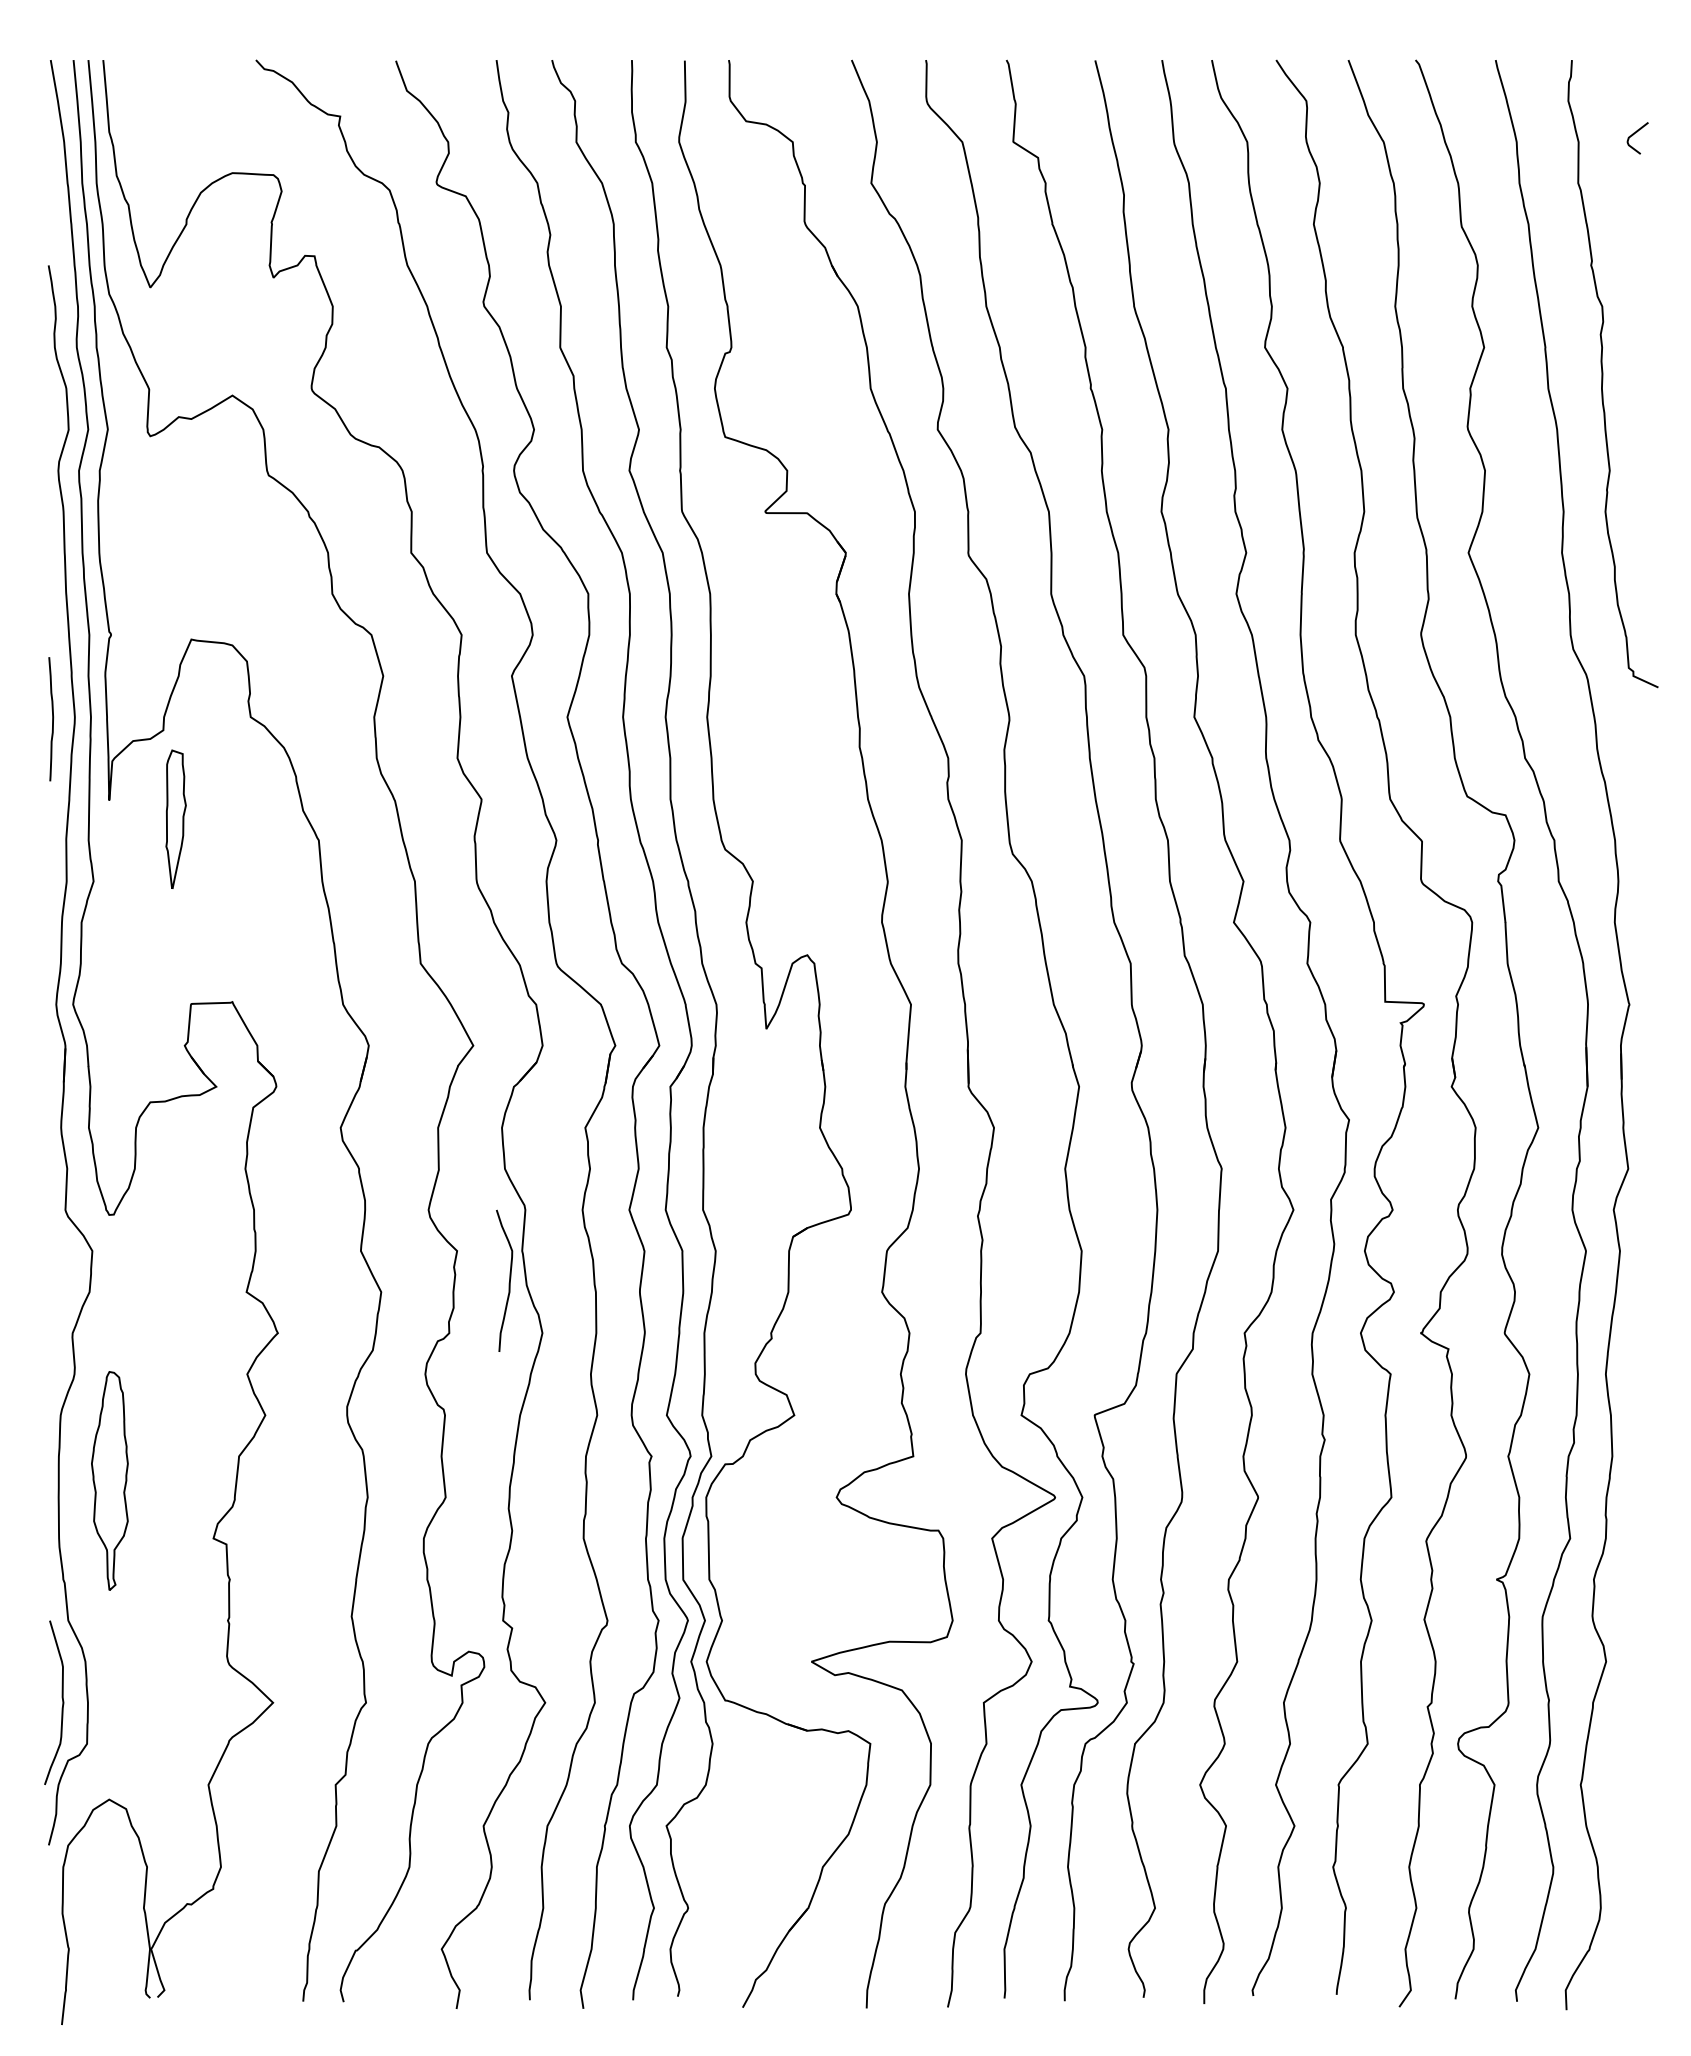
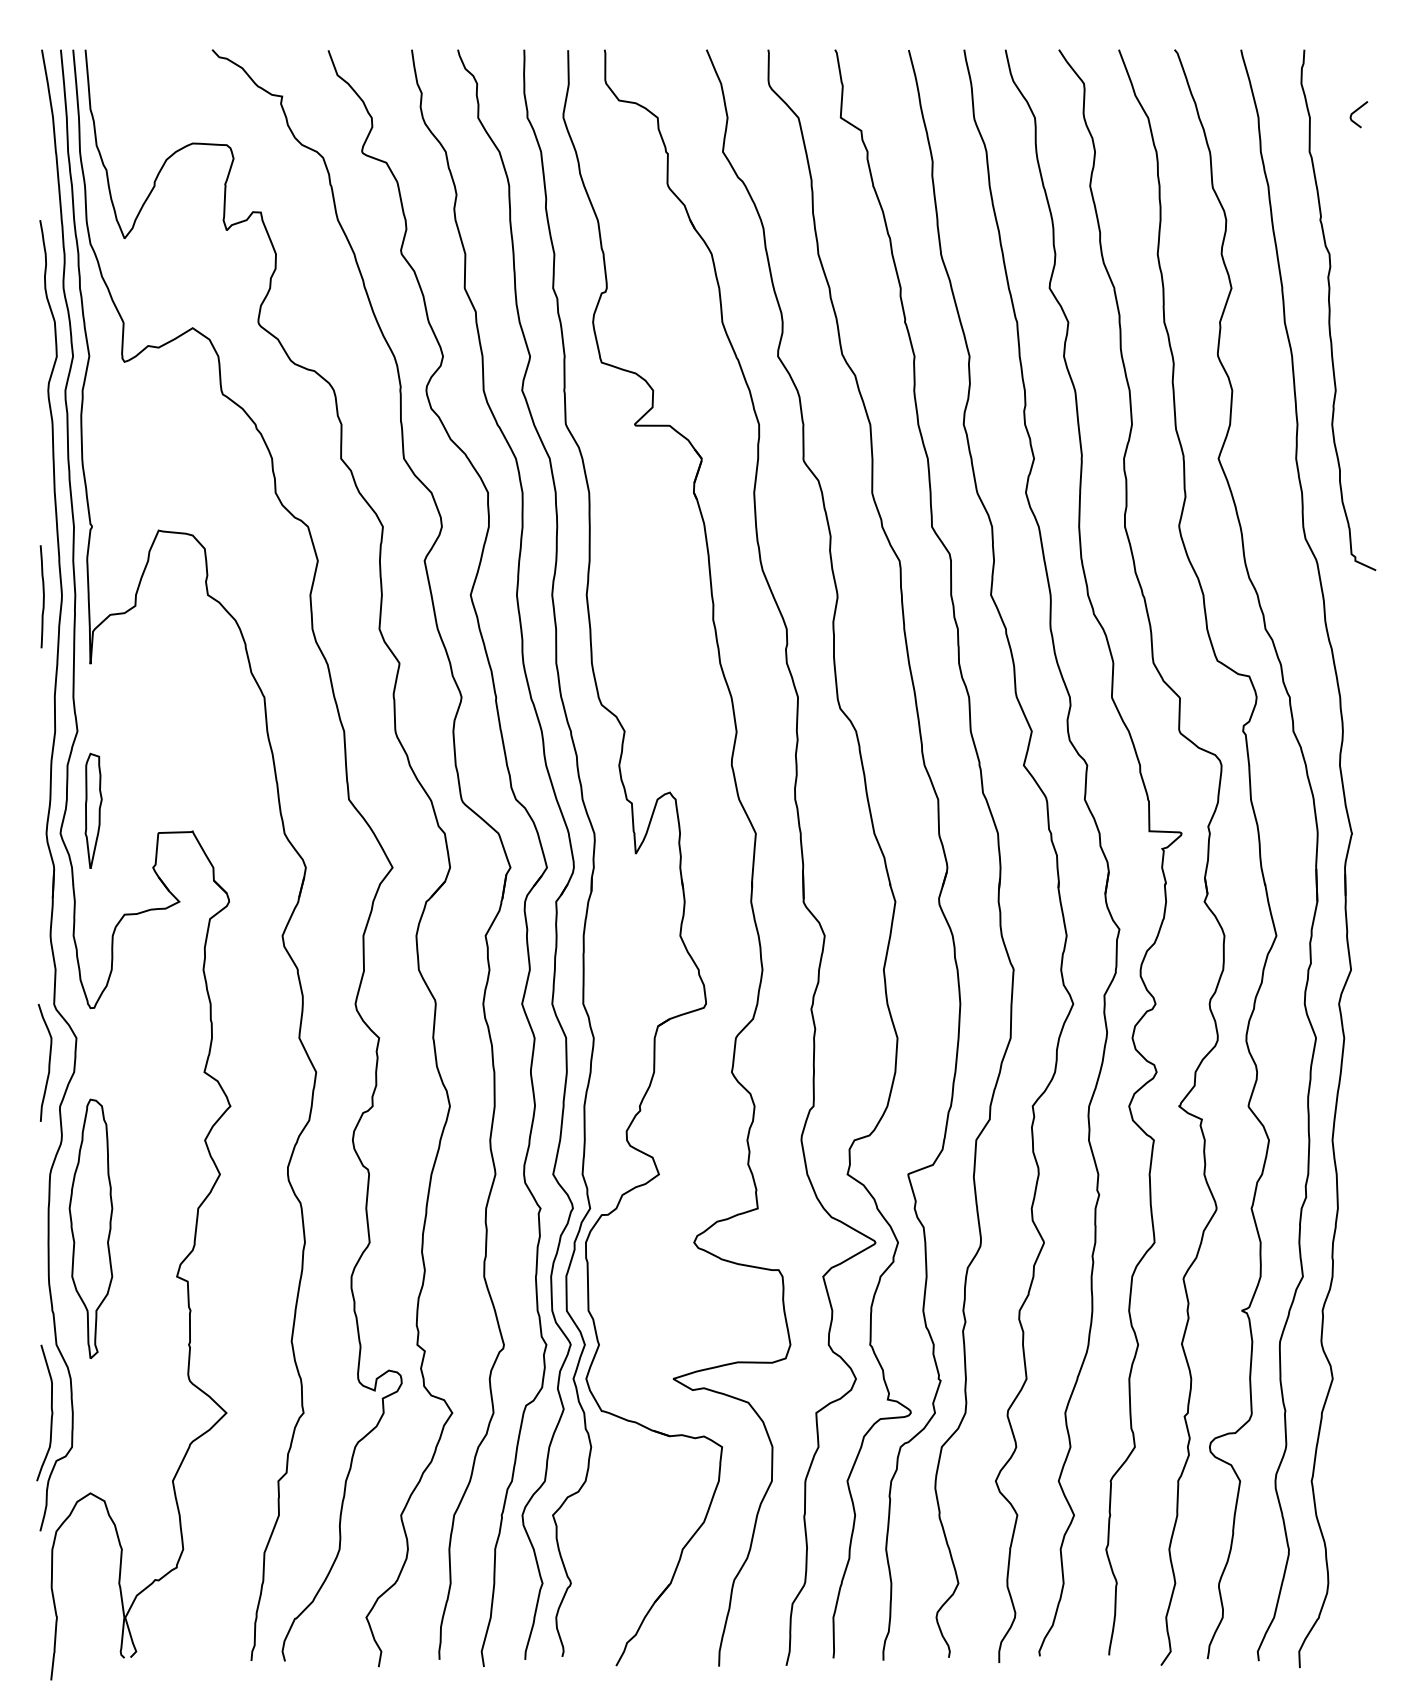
part: (175, 818) -> (93, 810), moved
curve: (509, 1280) -> (49, 1062), moved
part: (109, 1480) -> (90, 1228), size x1.43

